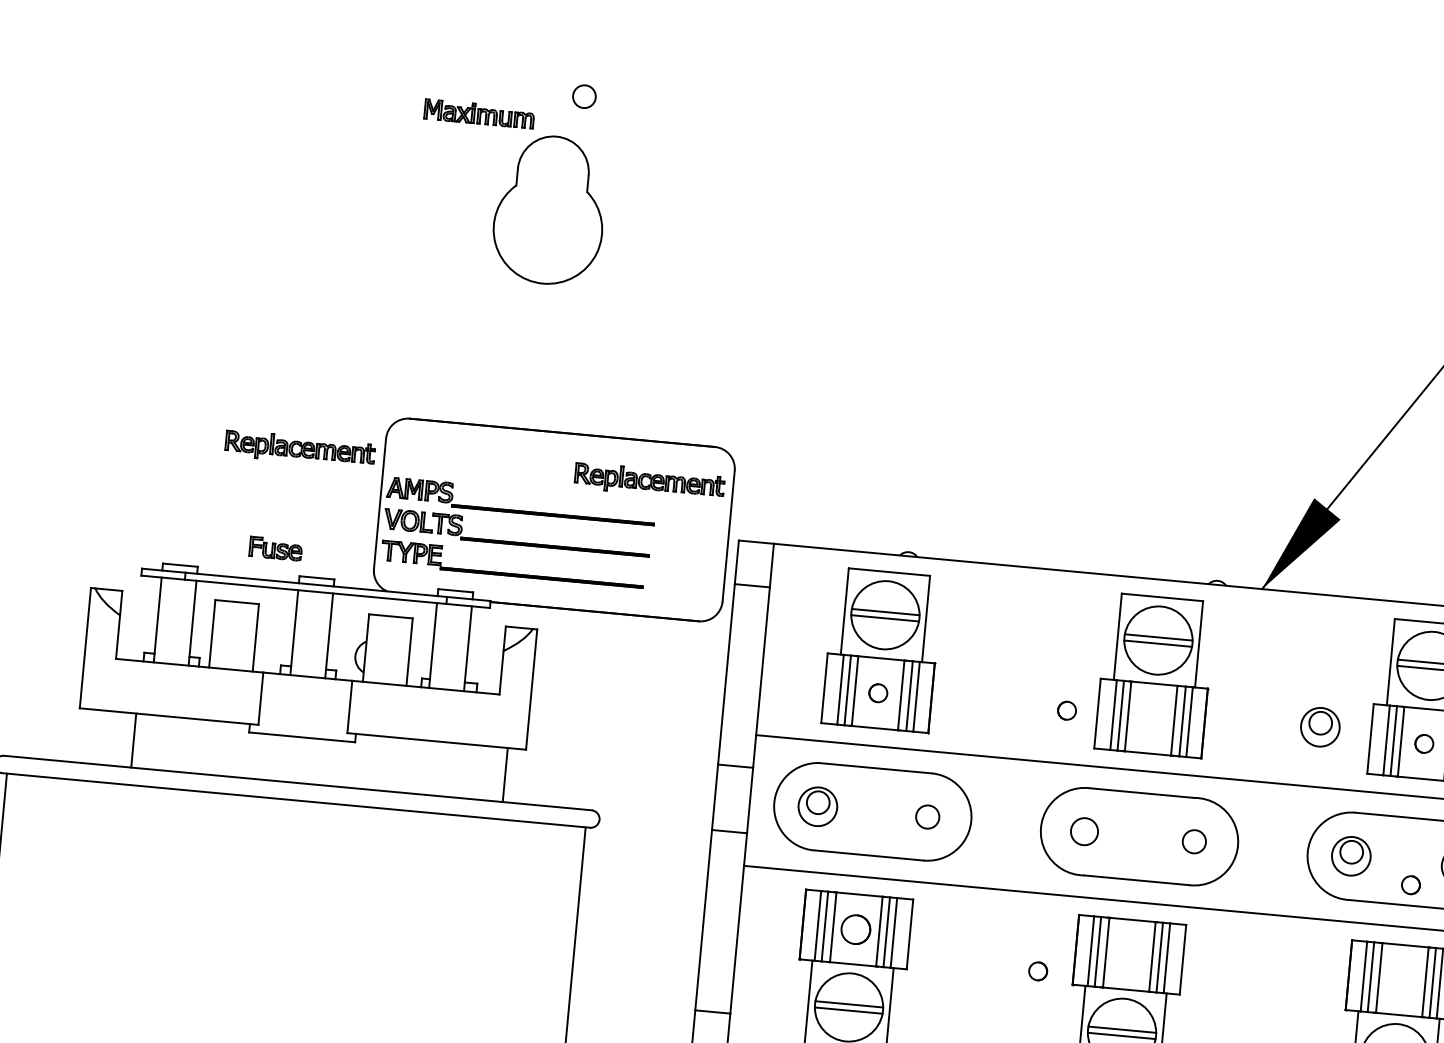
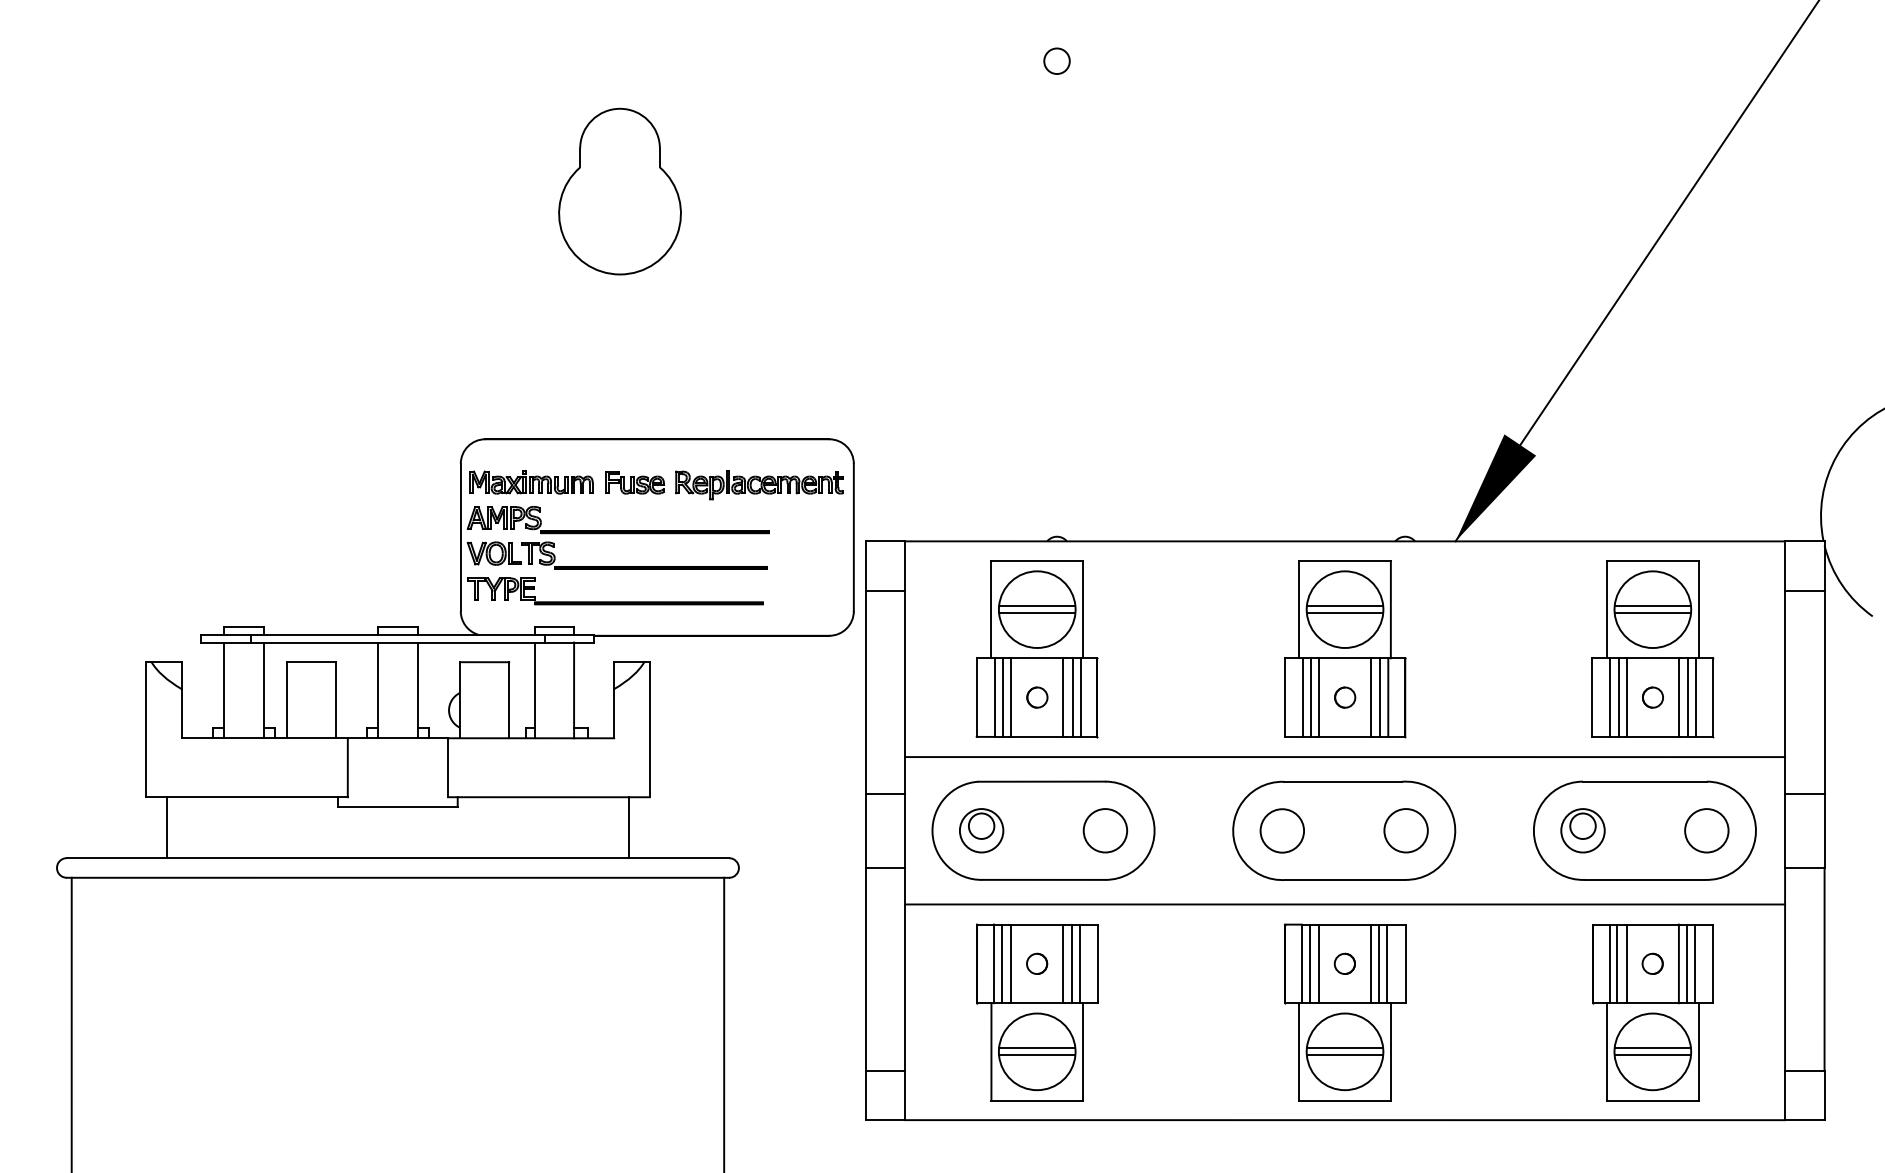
circle: (584, 95) -> (1056, 60), moved
part: (479, 114) -> (531, 482), moved
part: (299, 449) -> (365, 485), removed
part: (275, 548) -> (634, 482), moved
part: (1067, 710) -> (1345, 697), moved
part: (1319, 726) -> (1534, 689), removed
line: (134, 740) -> (167, 827), moved
circle: (927, 816) -> (1105, 830), size x1.67
circle: (1083, 831) -> (1281, 830), size x1.43
circle: (1193, 841) -> (1405, 830), size x1.67
part: (1410, 884) -> (1652, 963), moved
part: (856, 929) -> (1037, 963), size x0.62
part: (1037, 970) -> (1344, 963), moved

